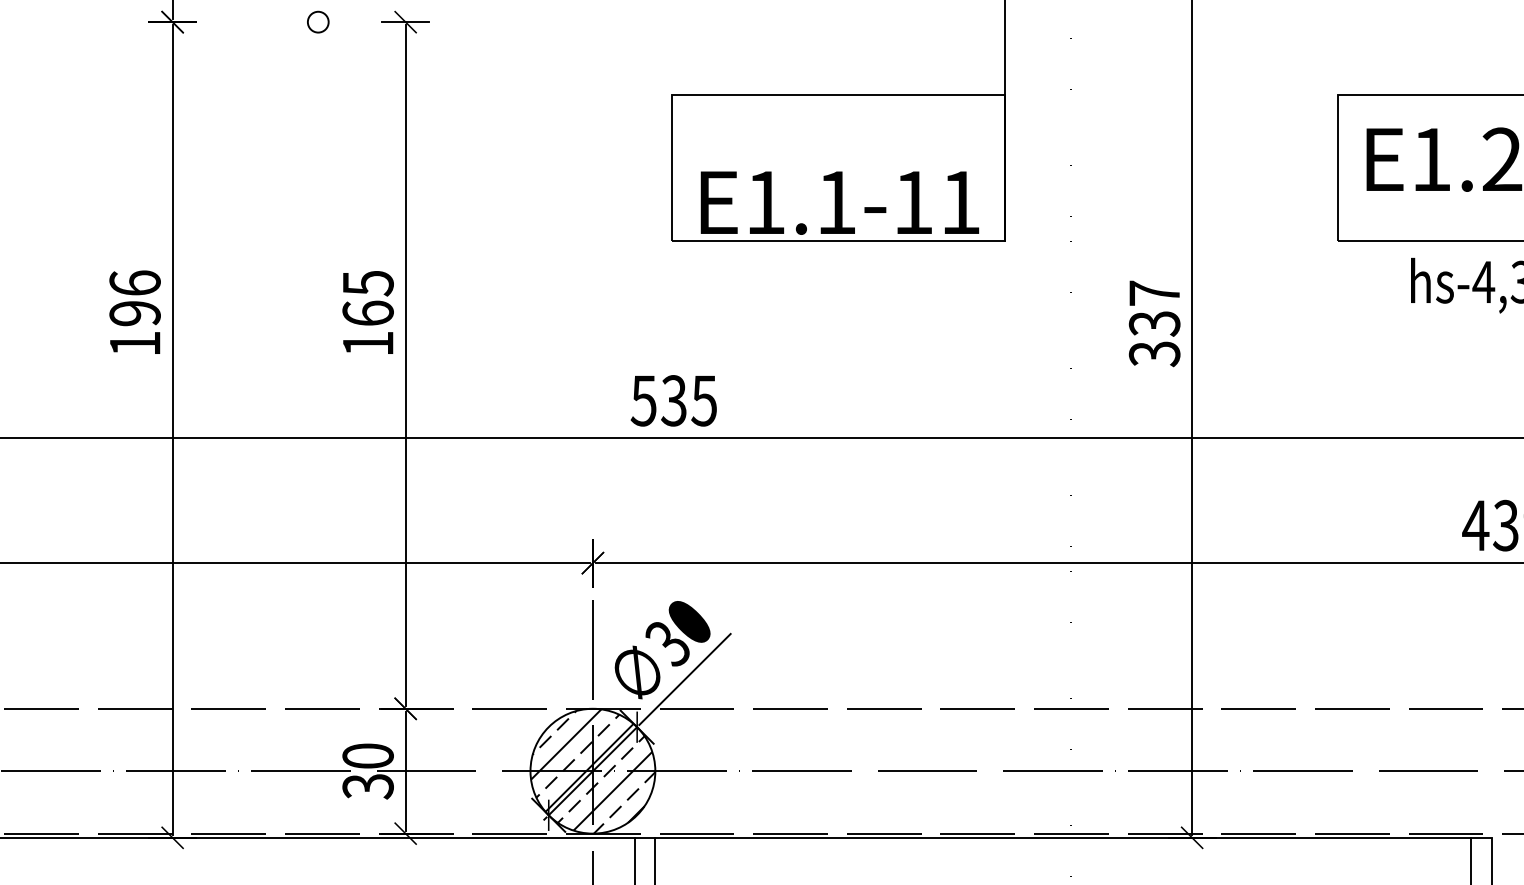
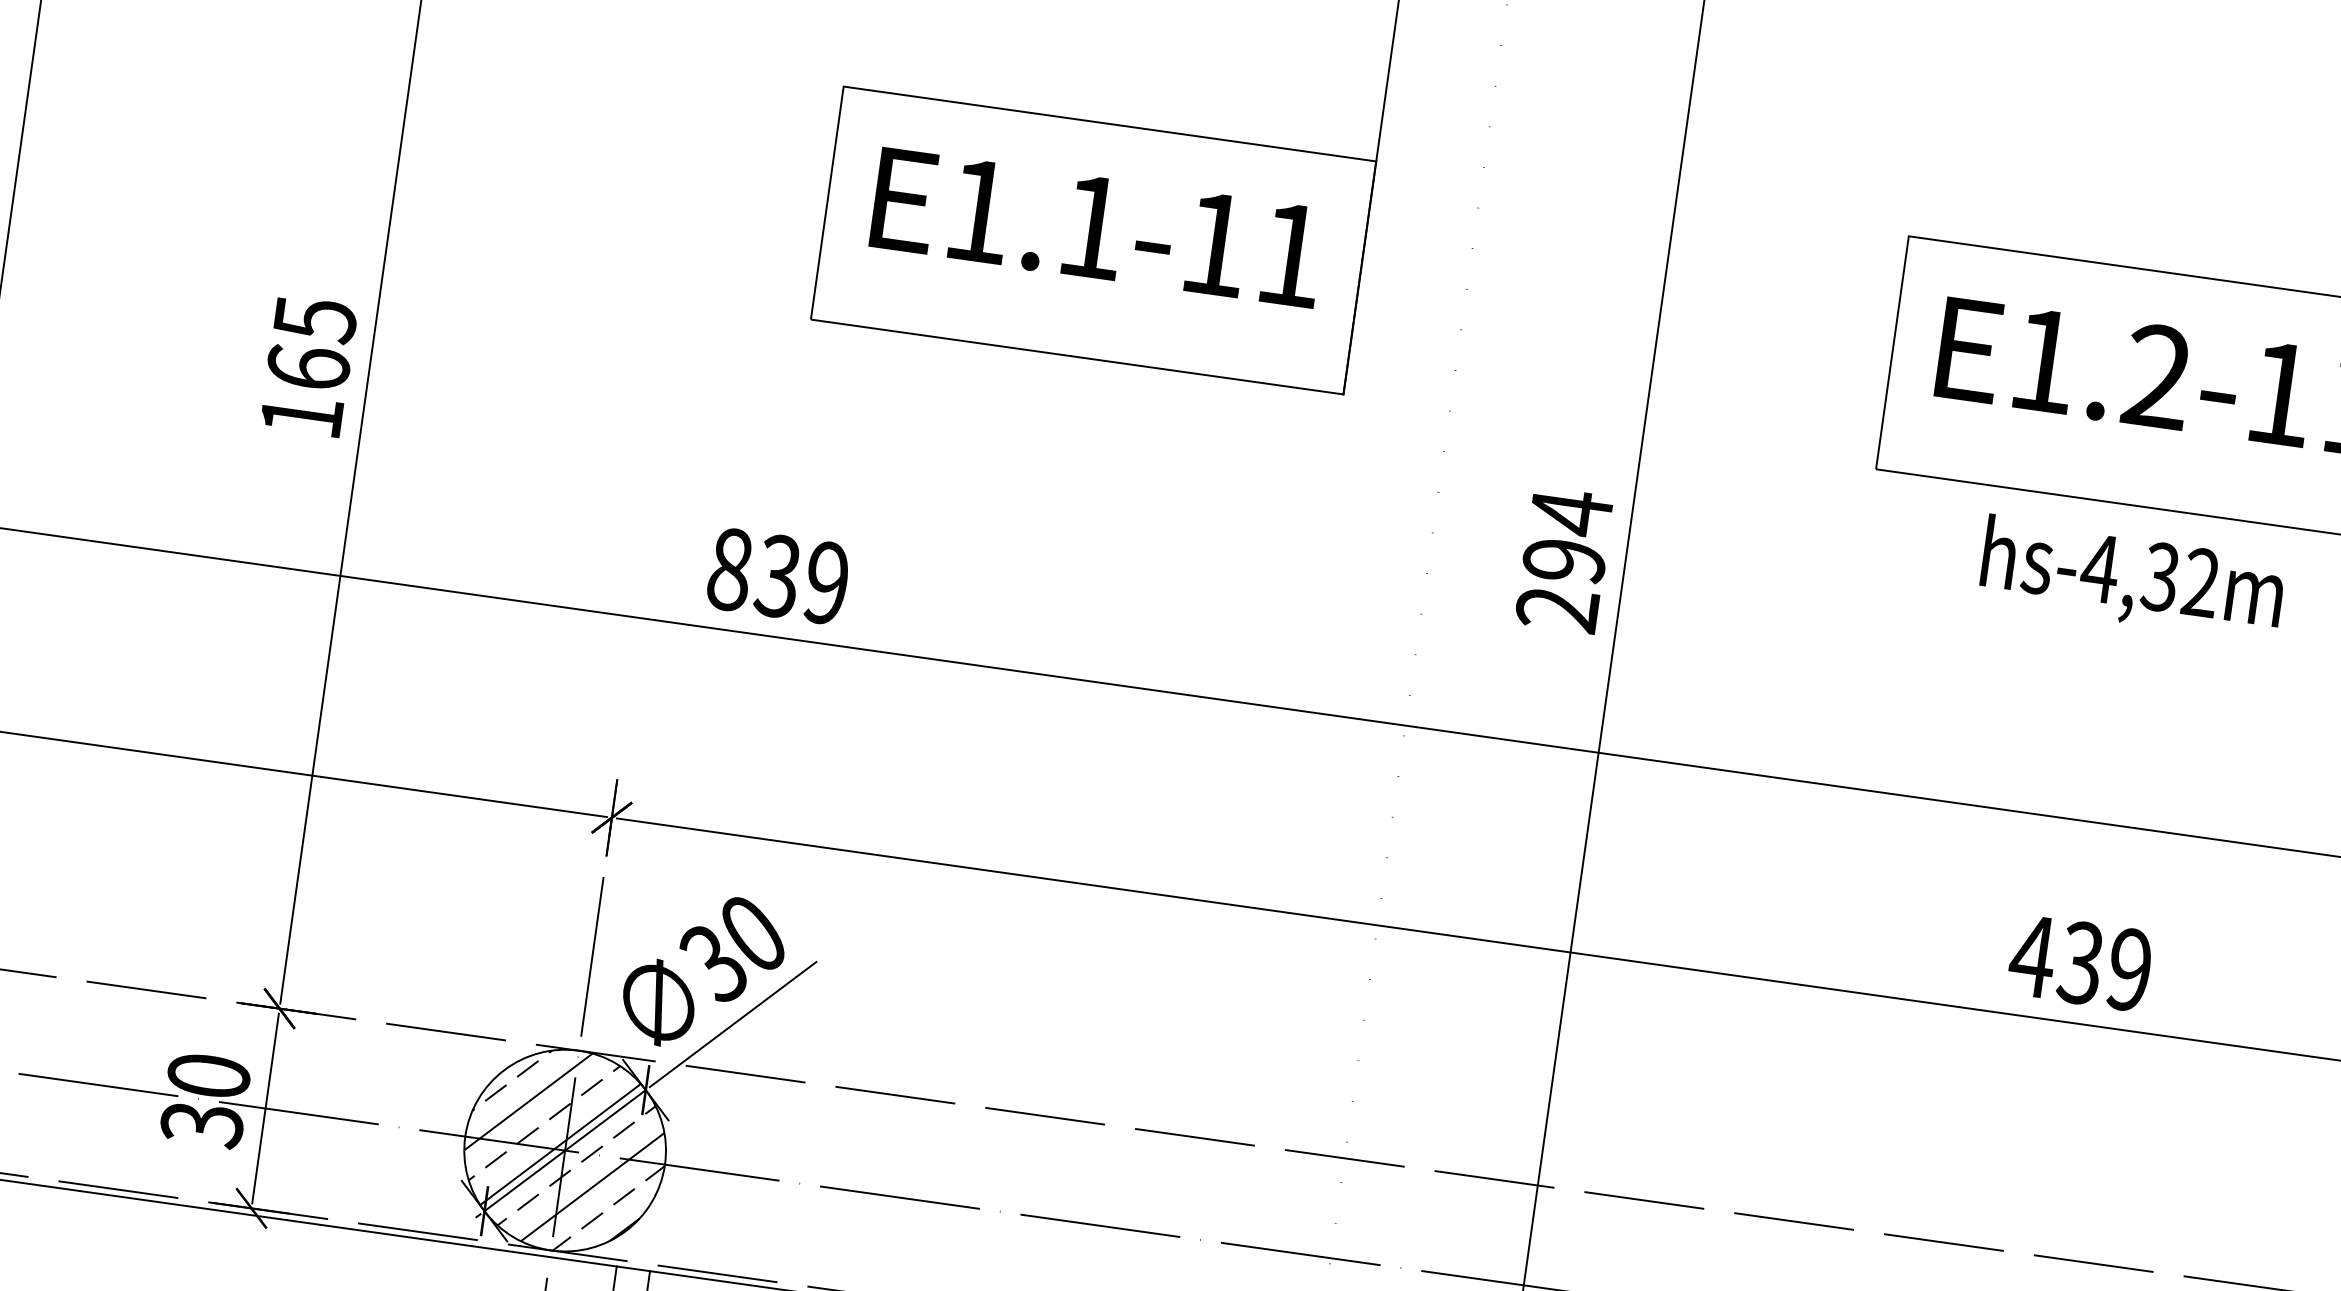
text: (839, 202) -> (1097, 227), moved
text: (1154, 323) -> (1564, 560), 337 -> 294
text: (673, 400) -> (777, 575), 535 -> 839

